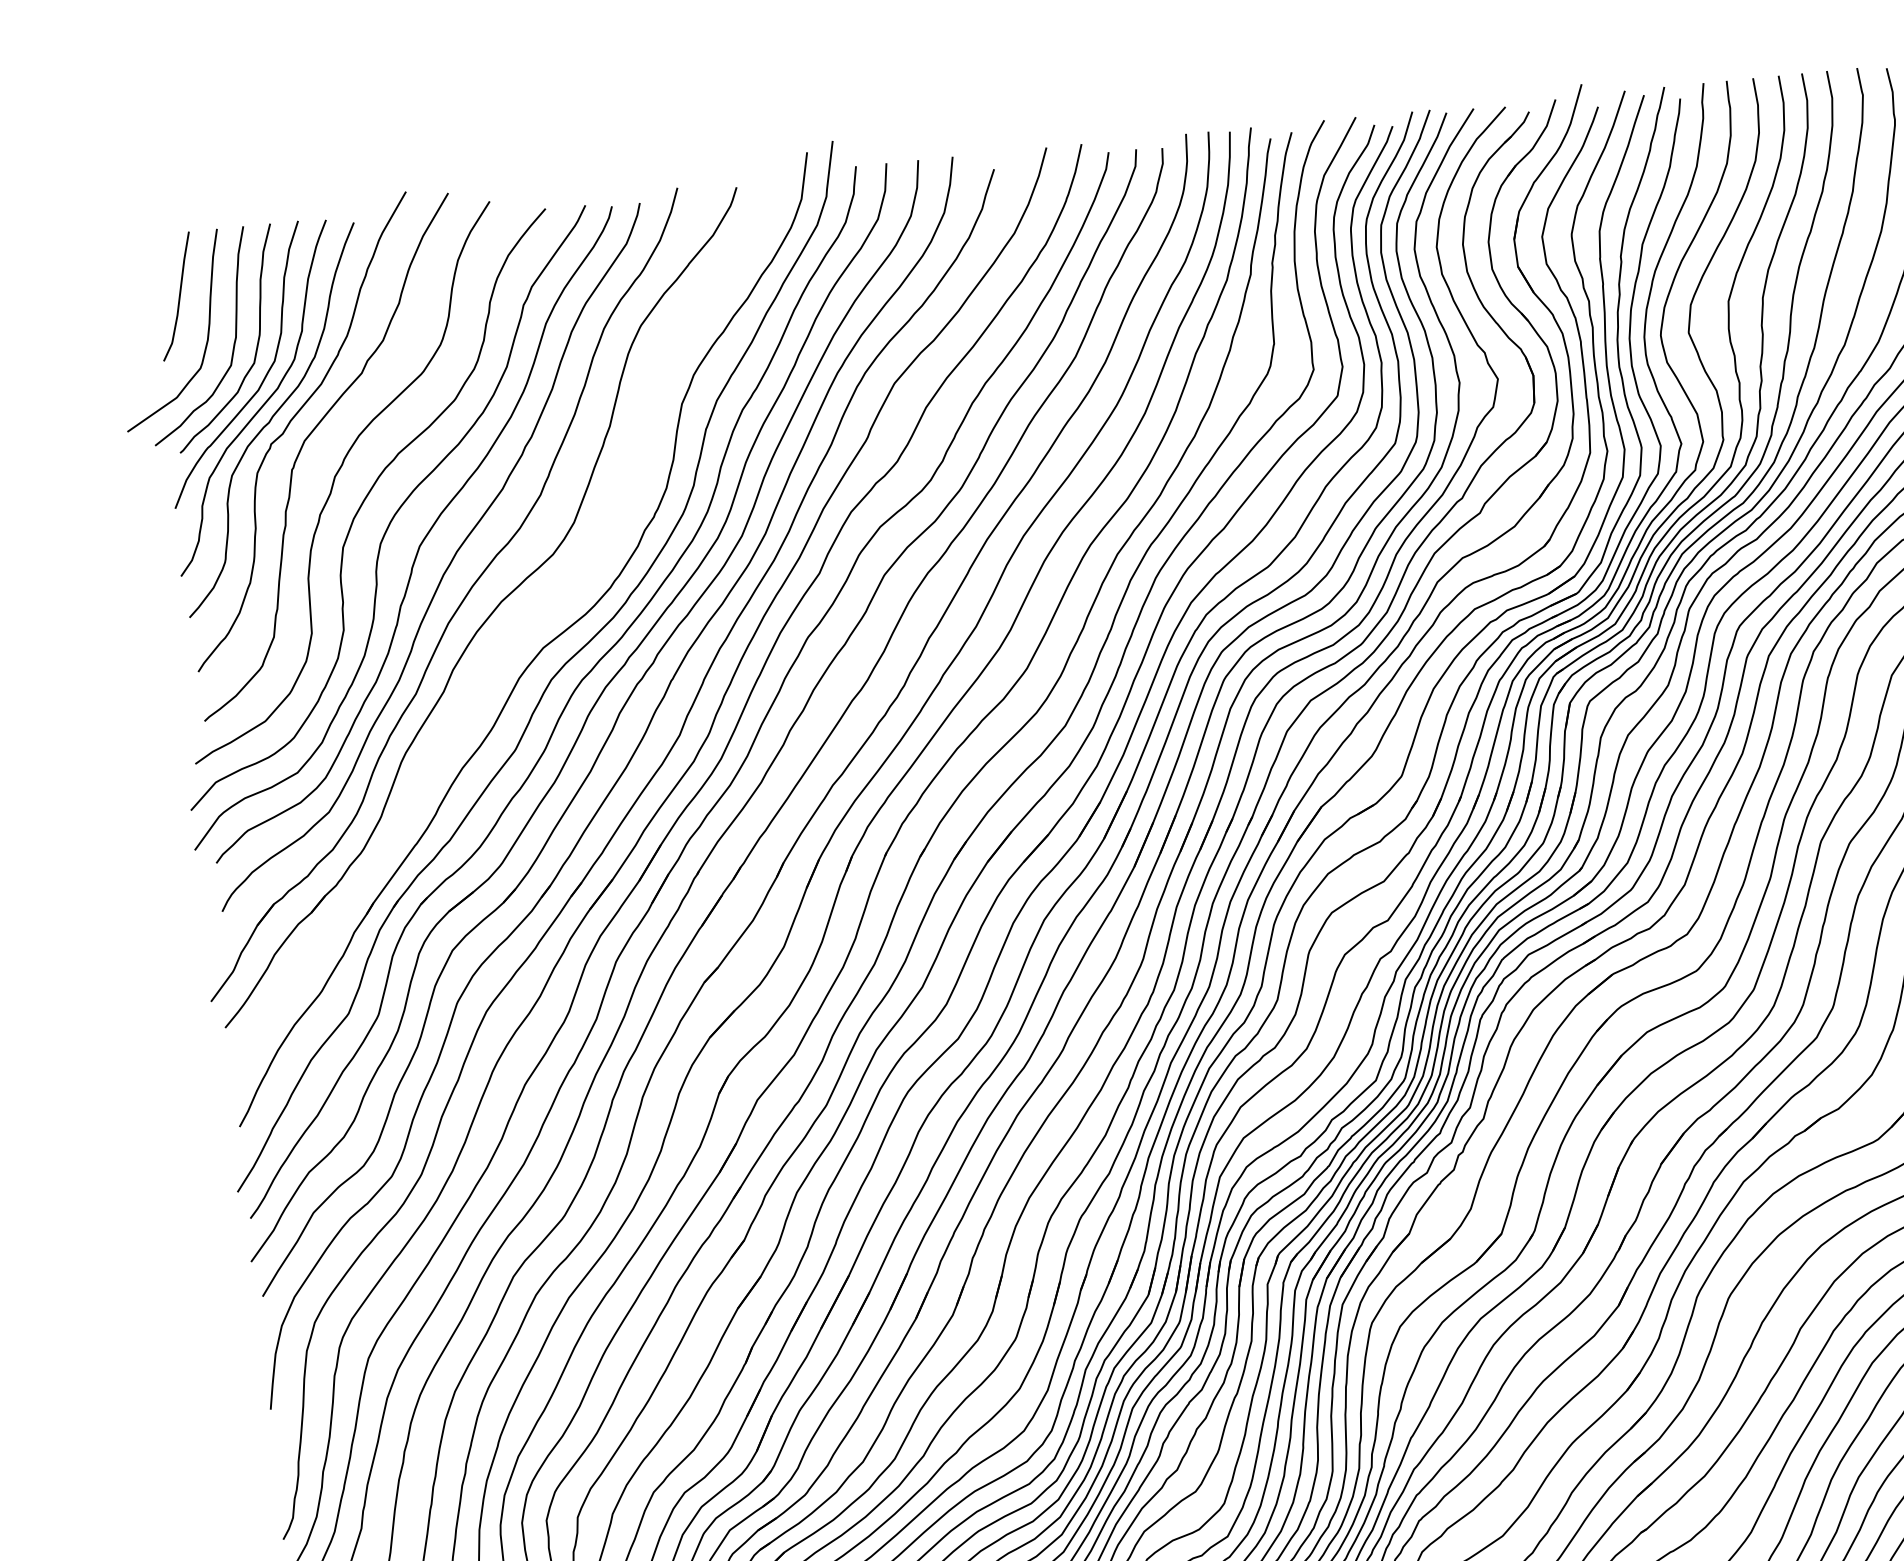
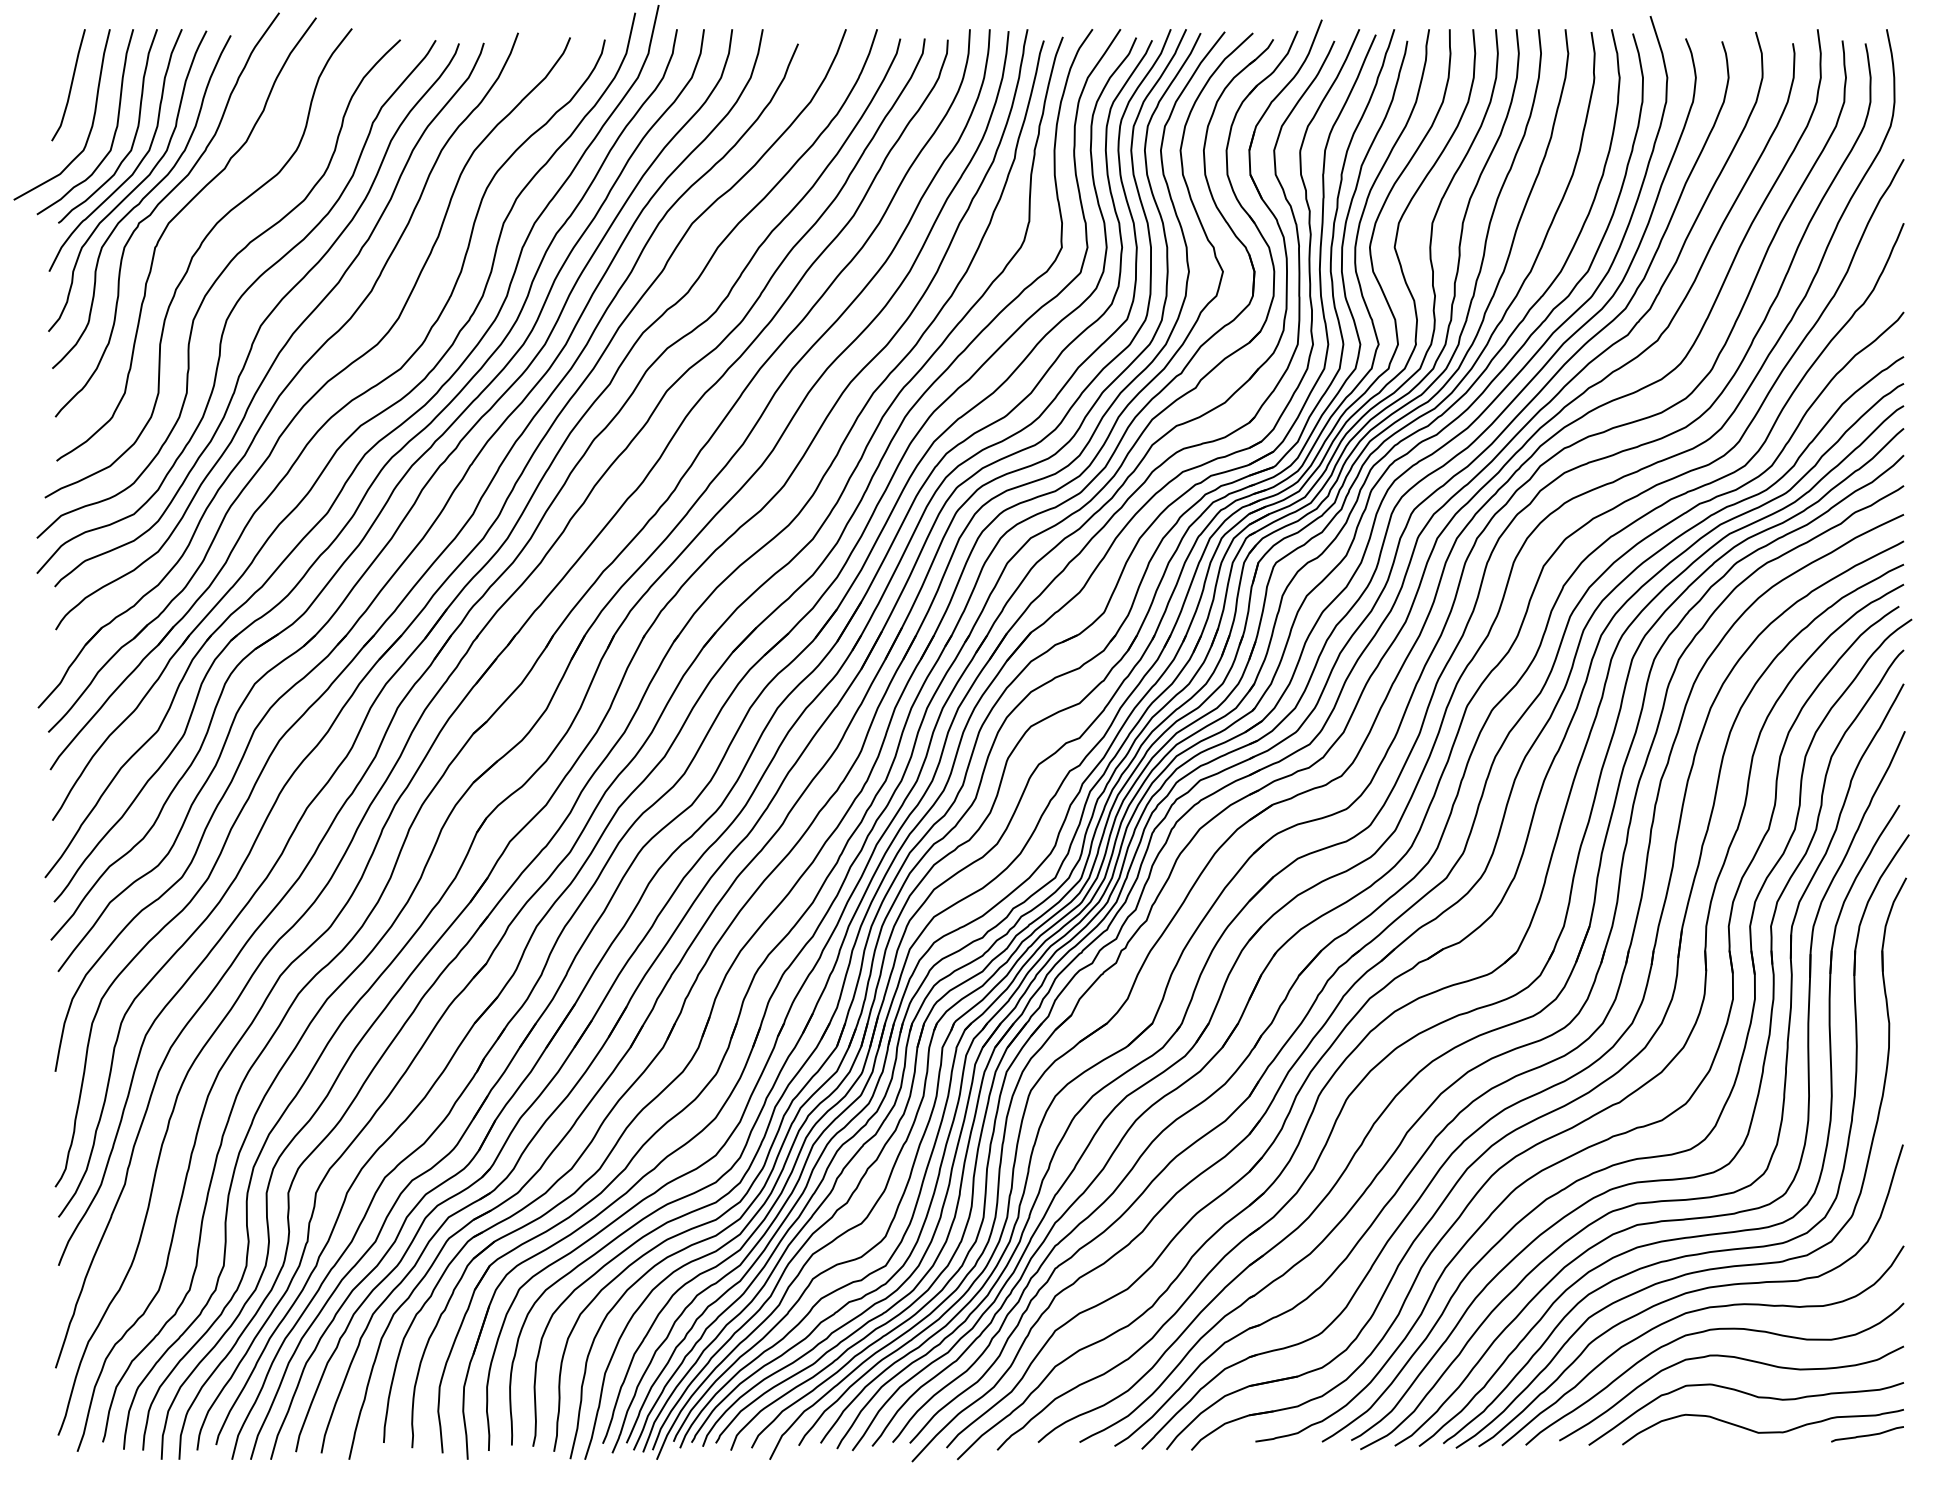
part: (513, 635) -> (335, 412), added

